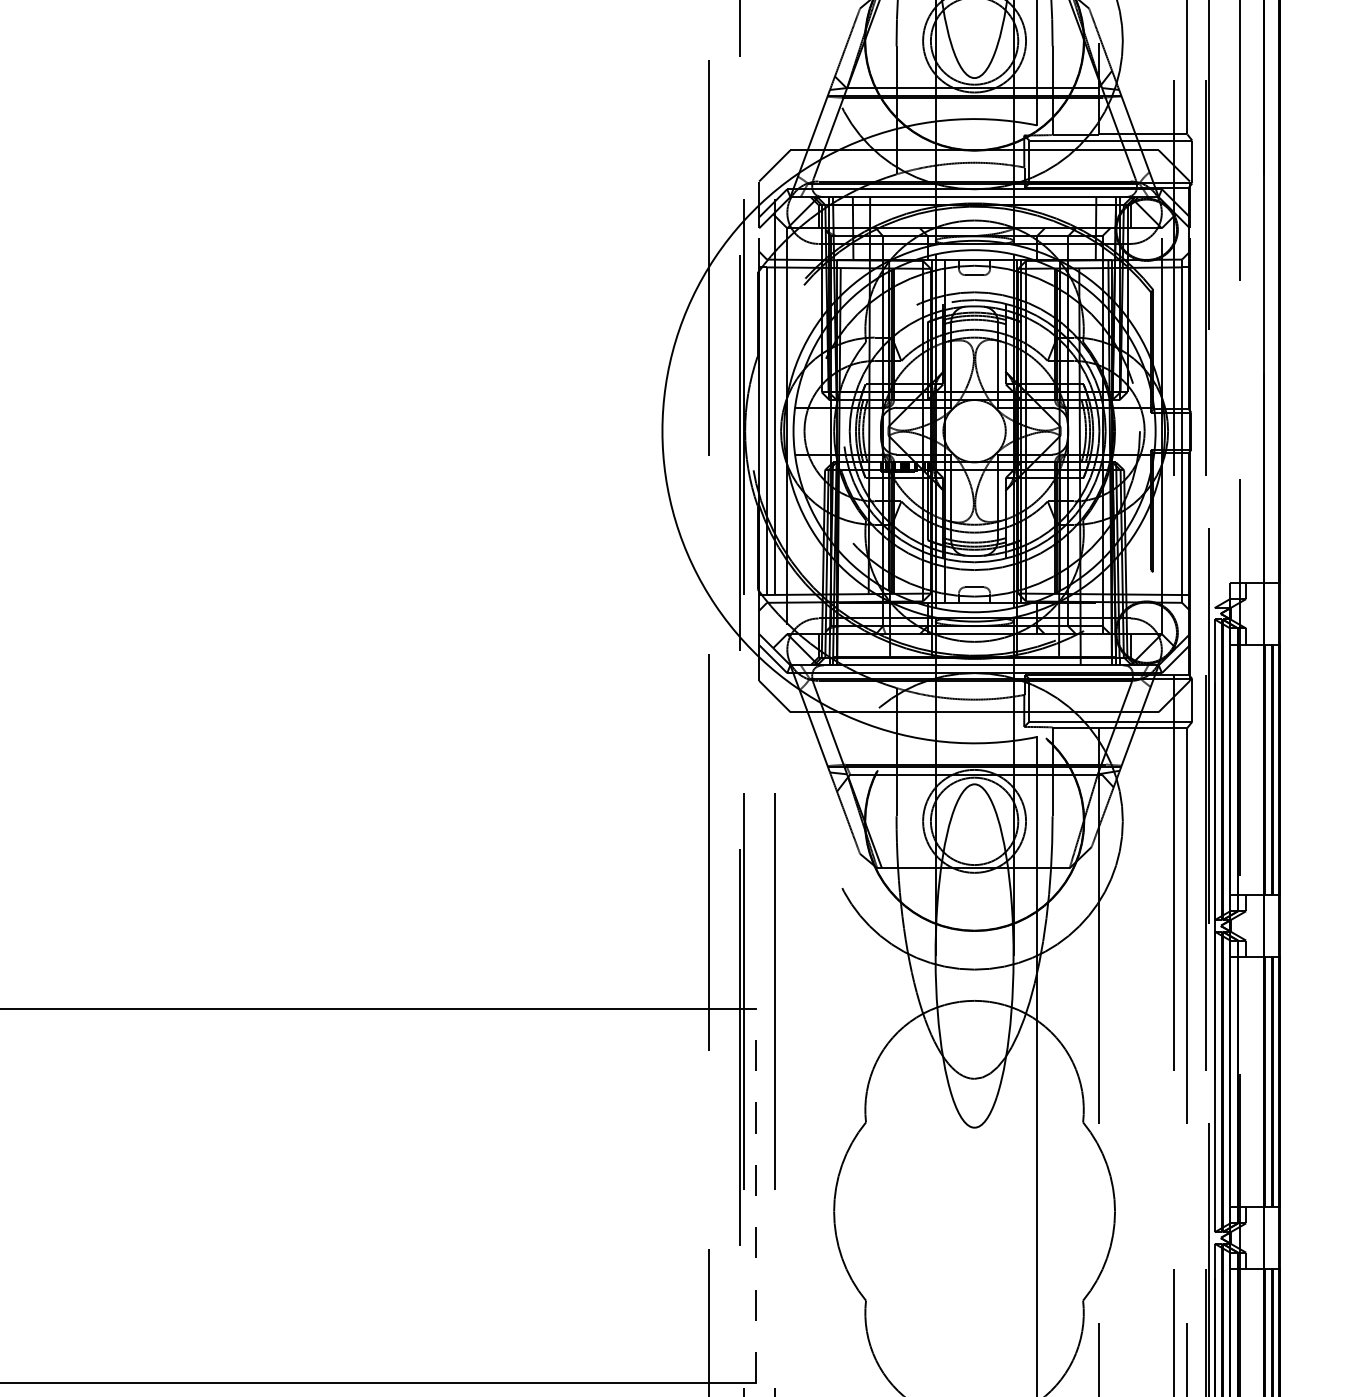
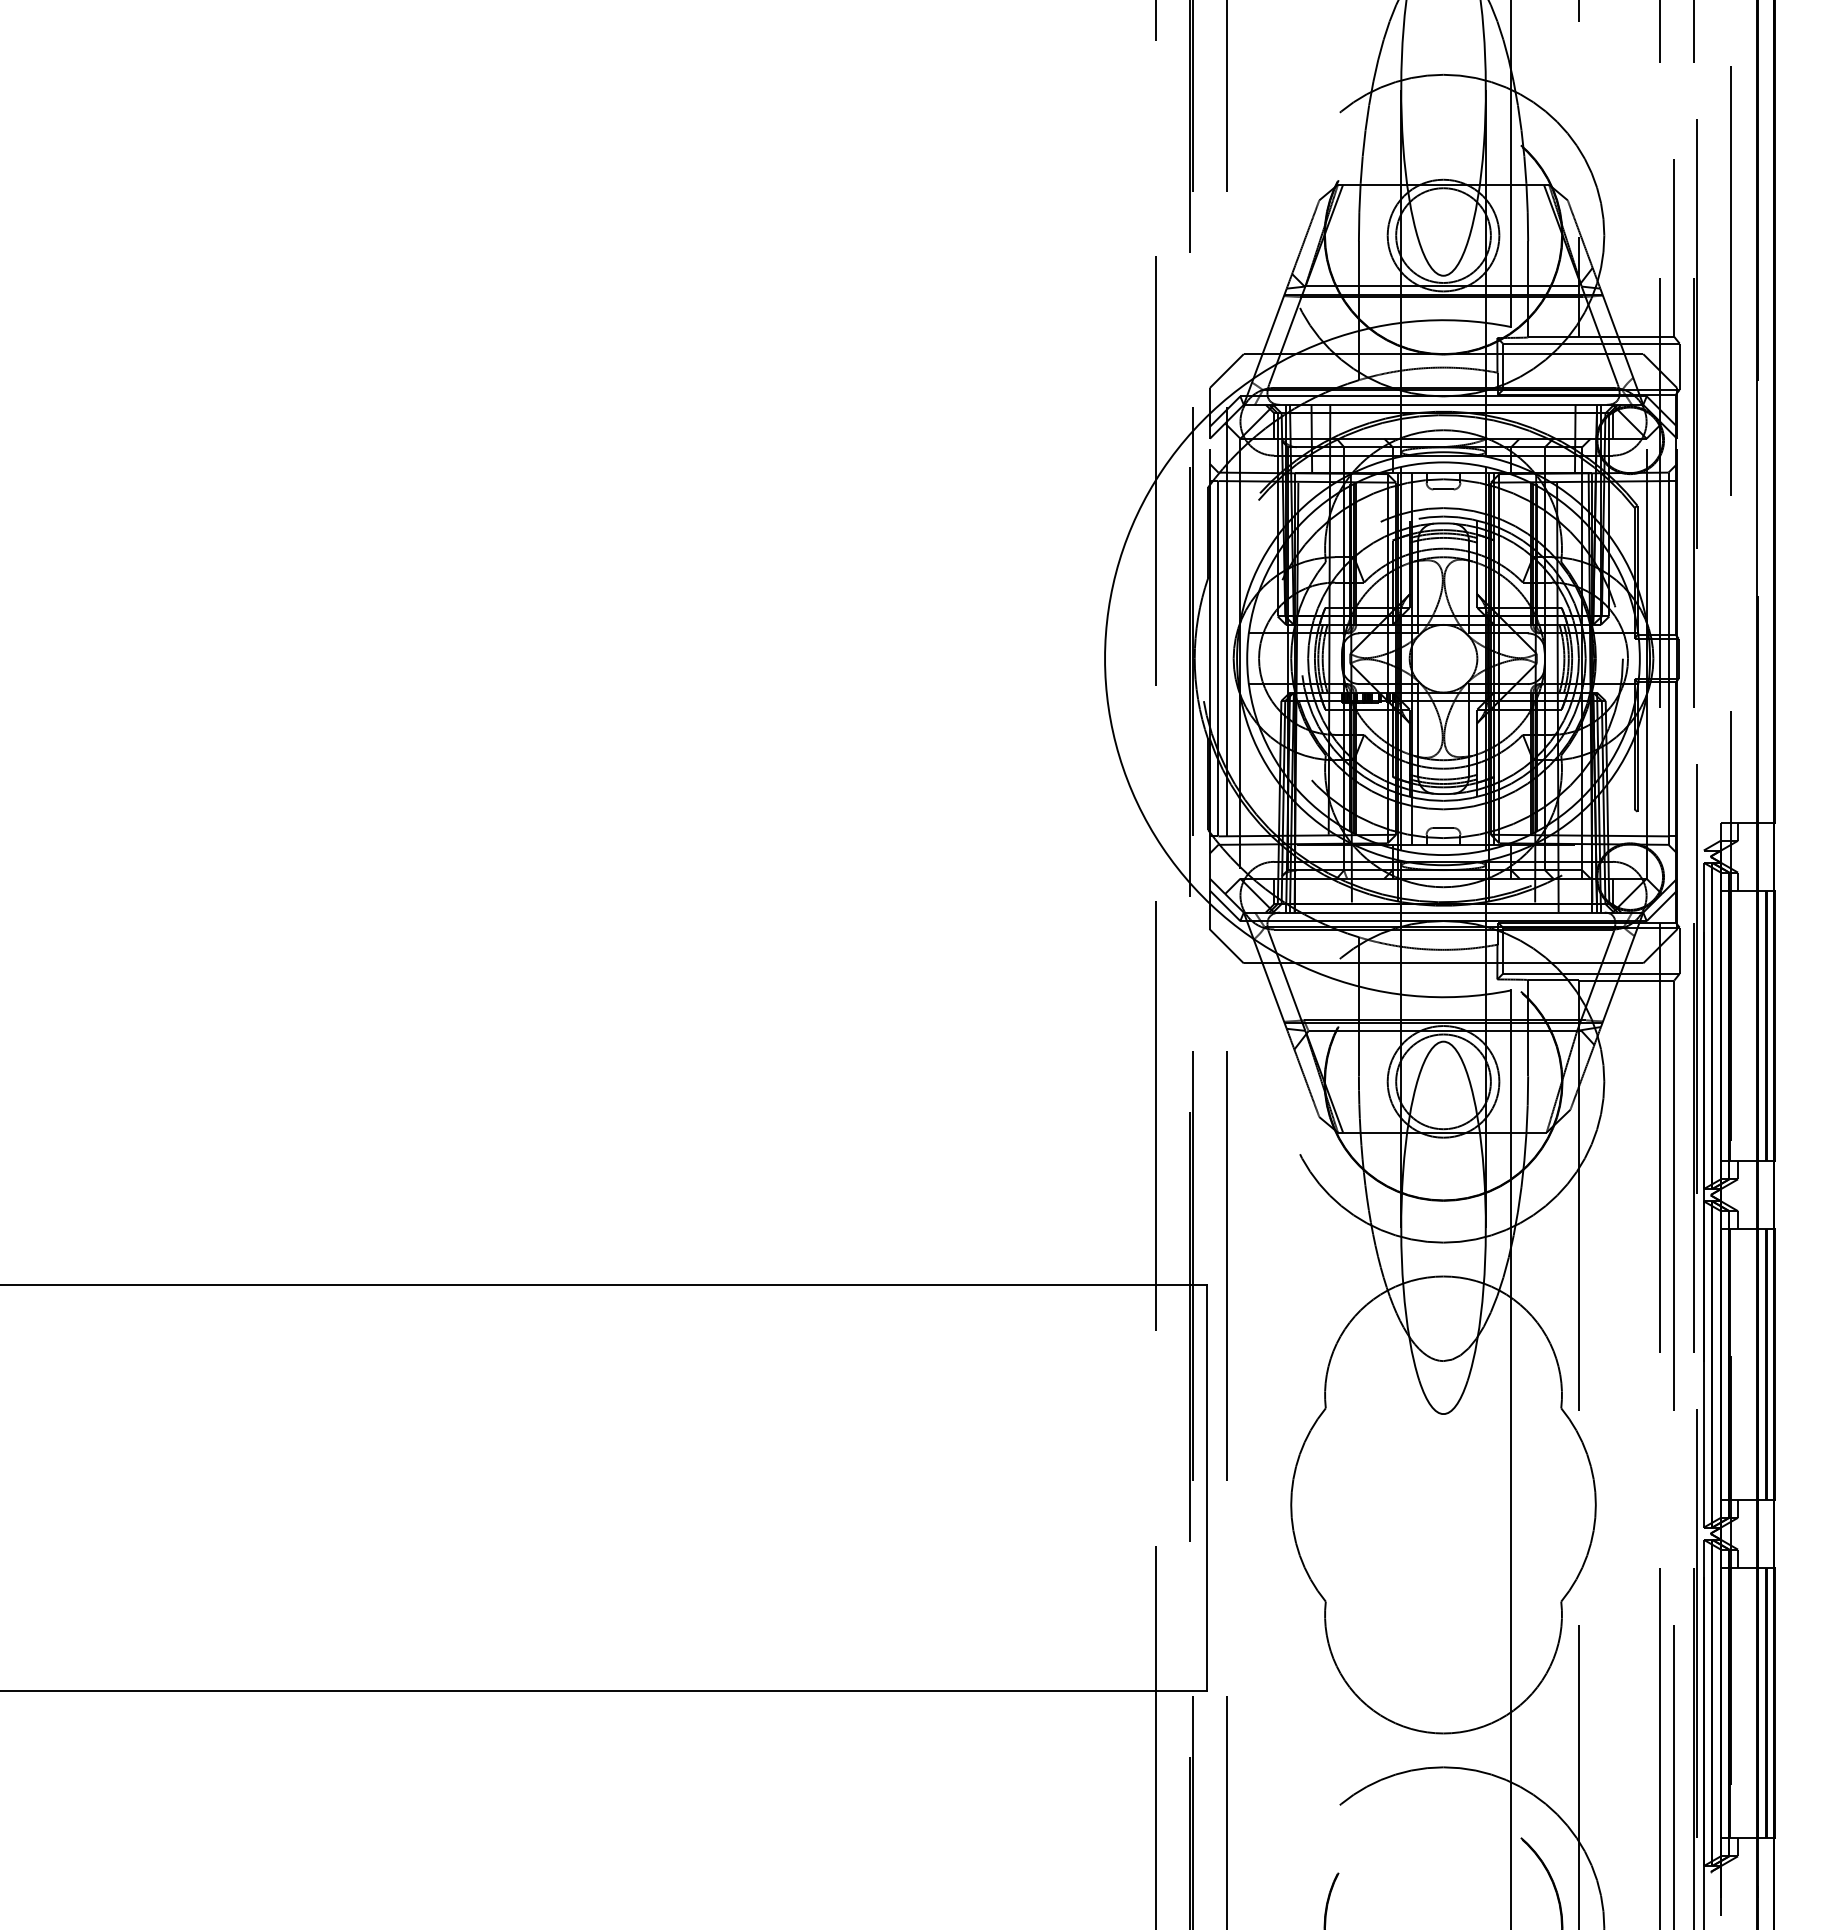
line: (756, 1195) -> (1206, 1487), dashed -> solid

